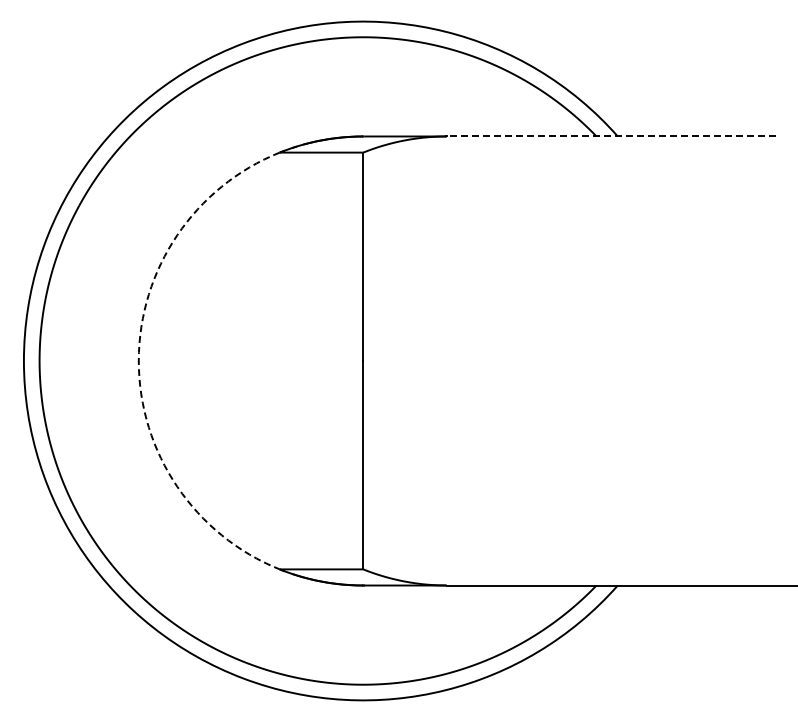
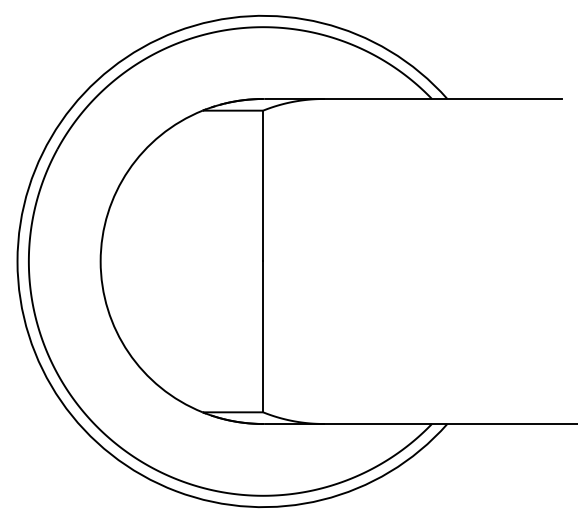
line: (611, 136) -> (442, 99), dashed -> solid
arc: (138, 361) -> (100, 261), dashed -> solid

